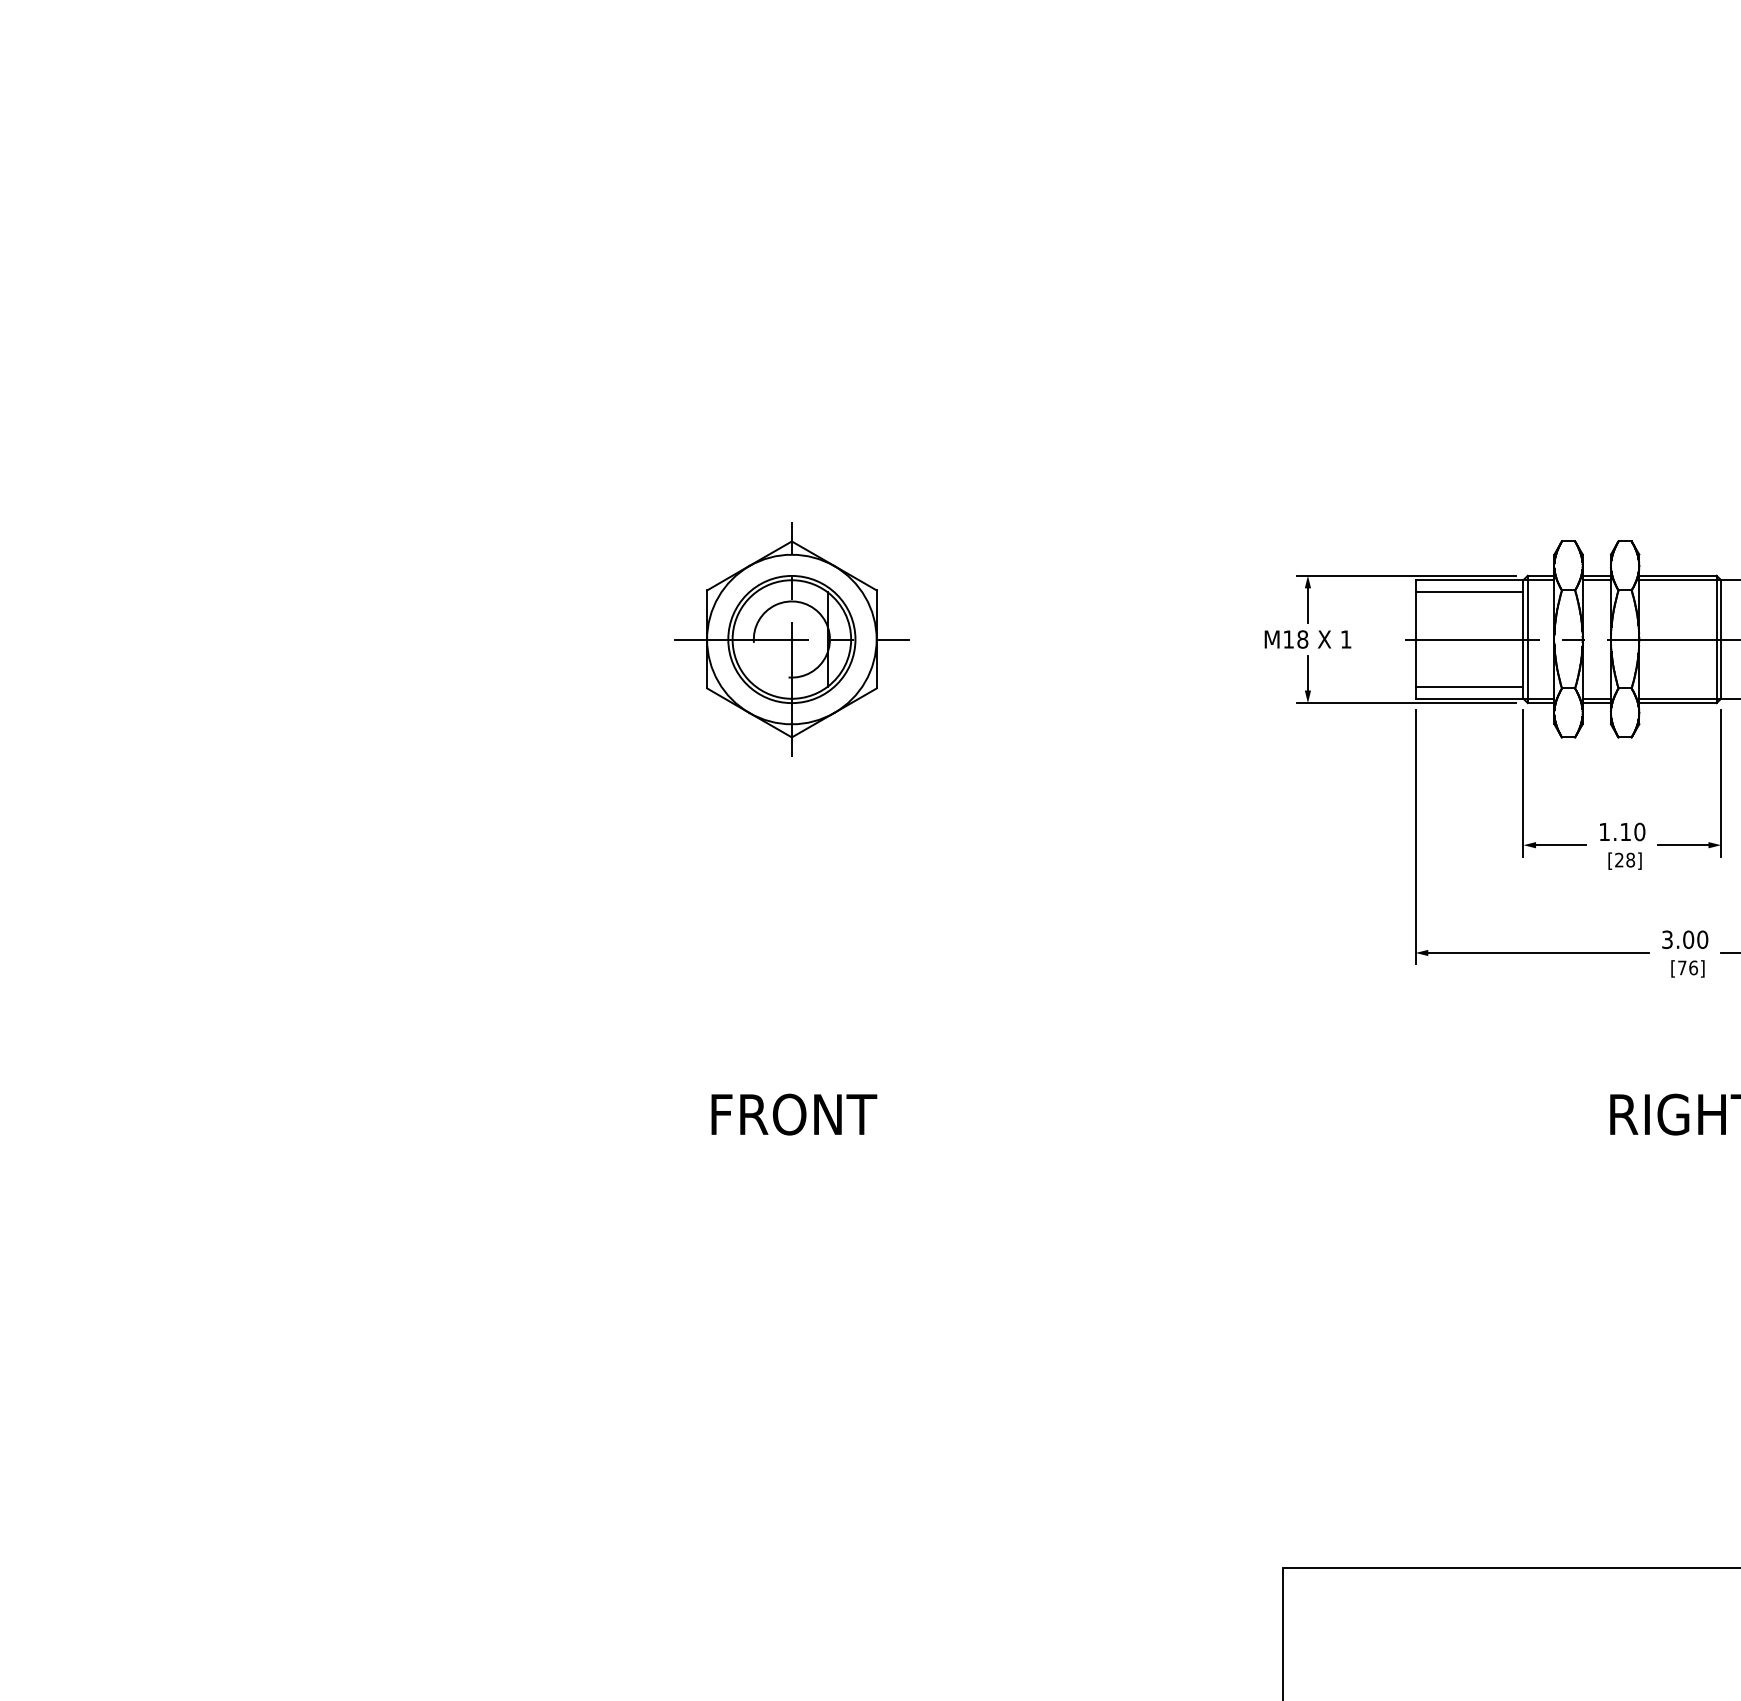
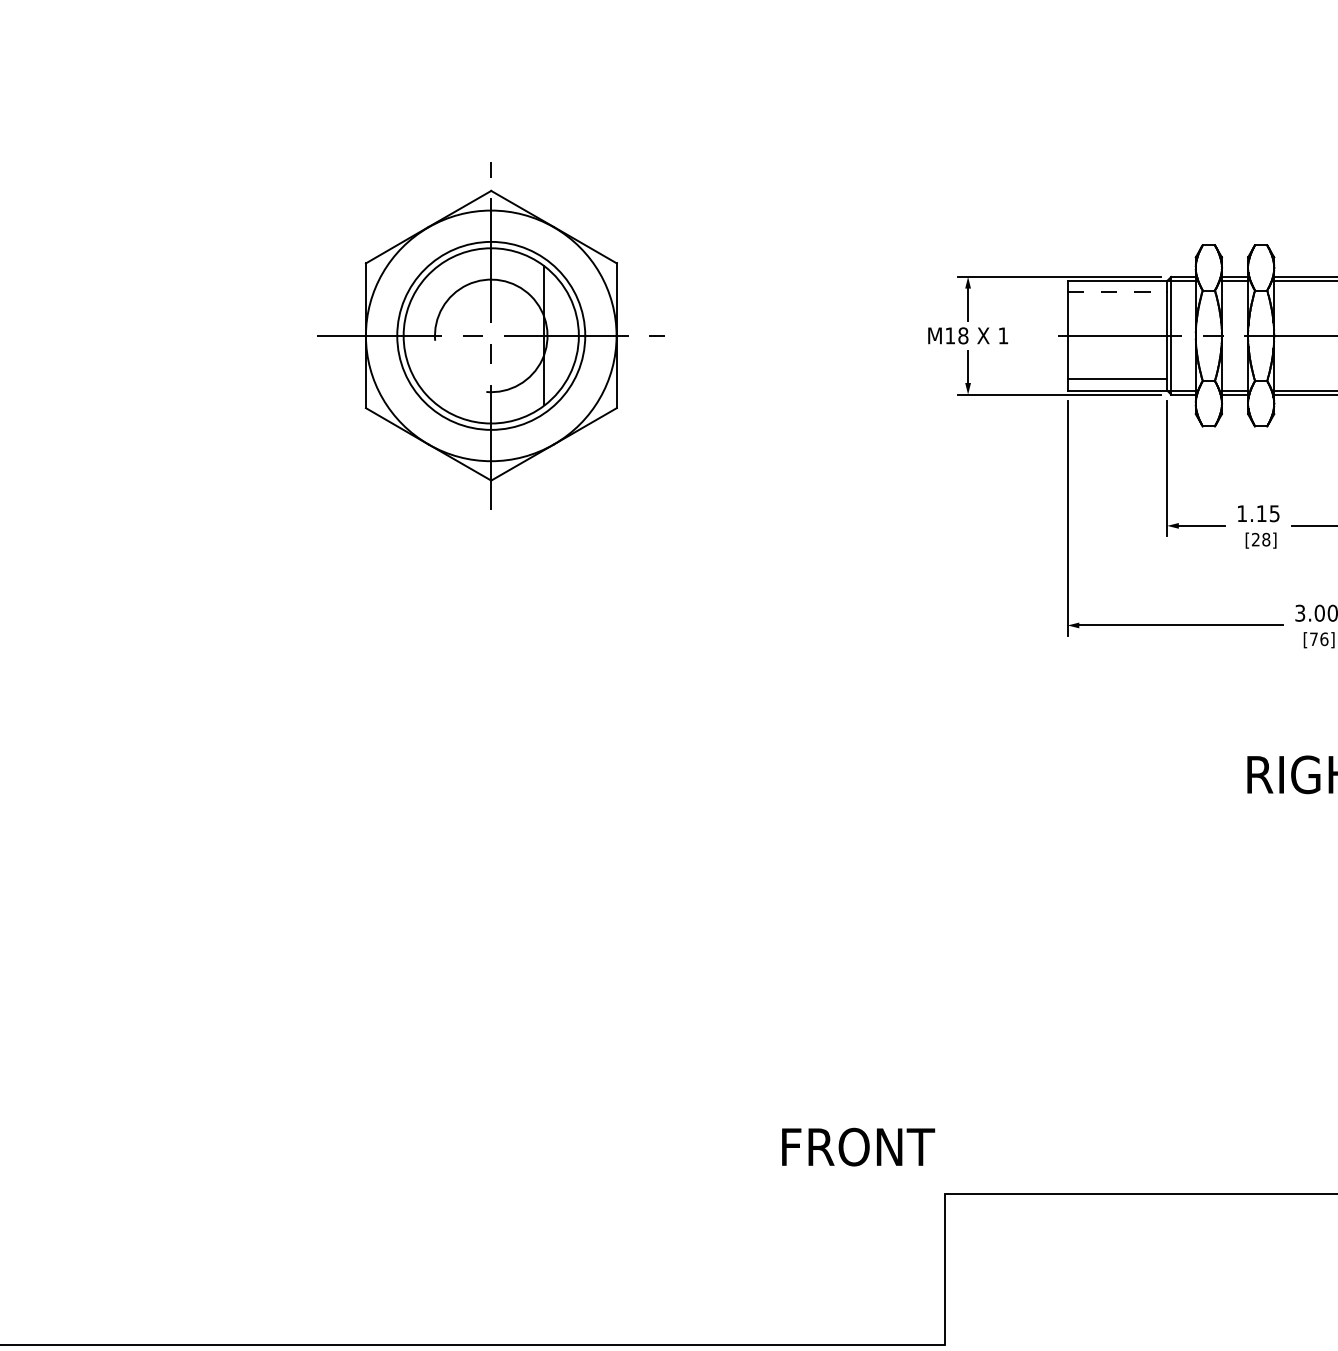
line: (1469, 592) -> (1117, 292), solid -> dashed
part: (791, 639) -> (490, 335), size x1.6
text: (1639, 831) -> (1274, 513), 1.10 -> 1.15
text: (794, 1114) -> (858, 1147), moved

